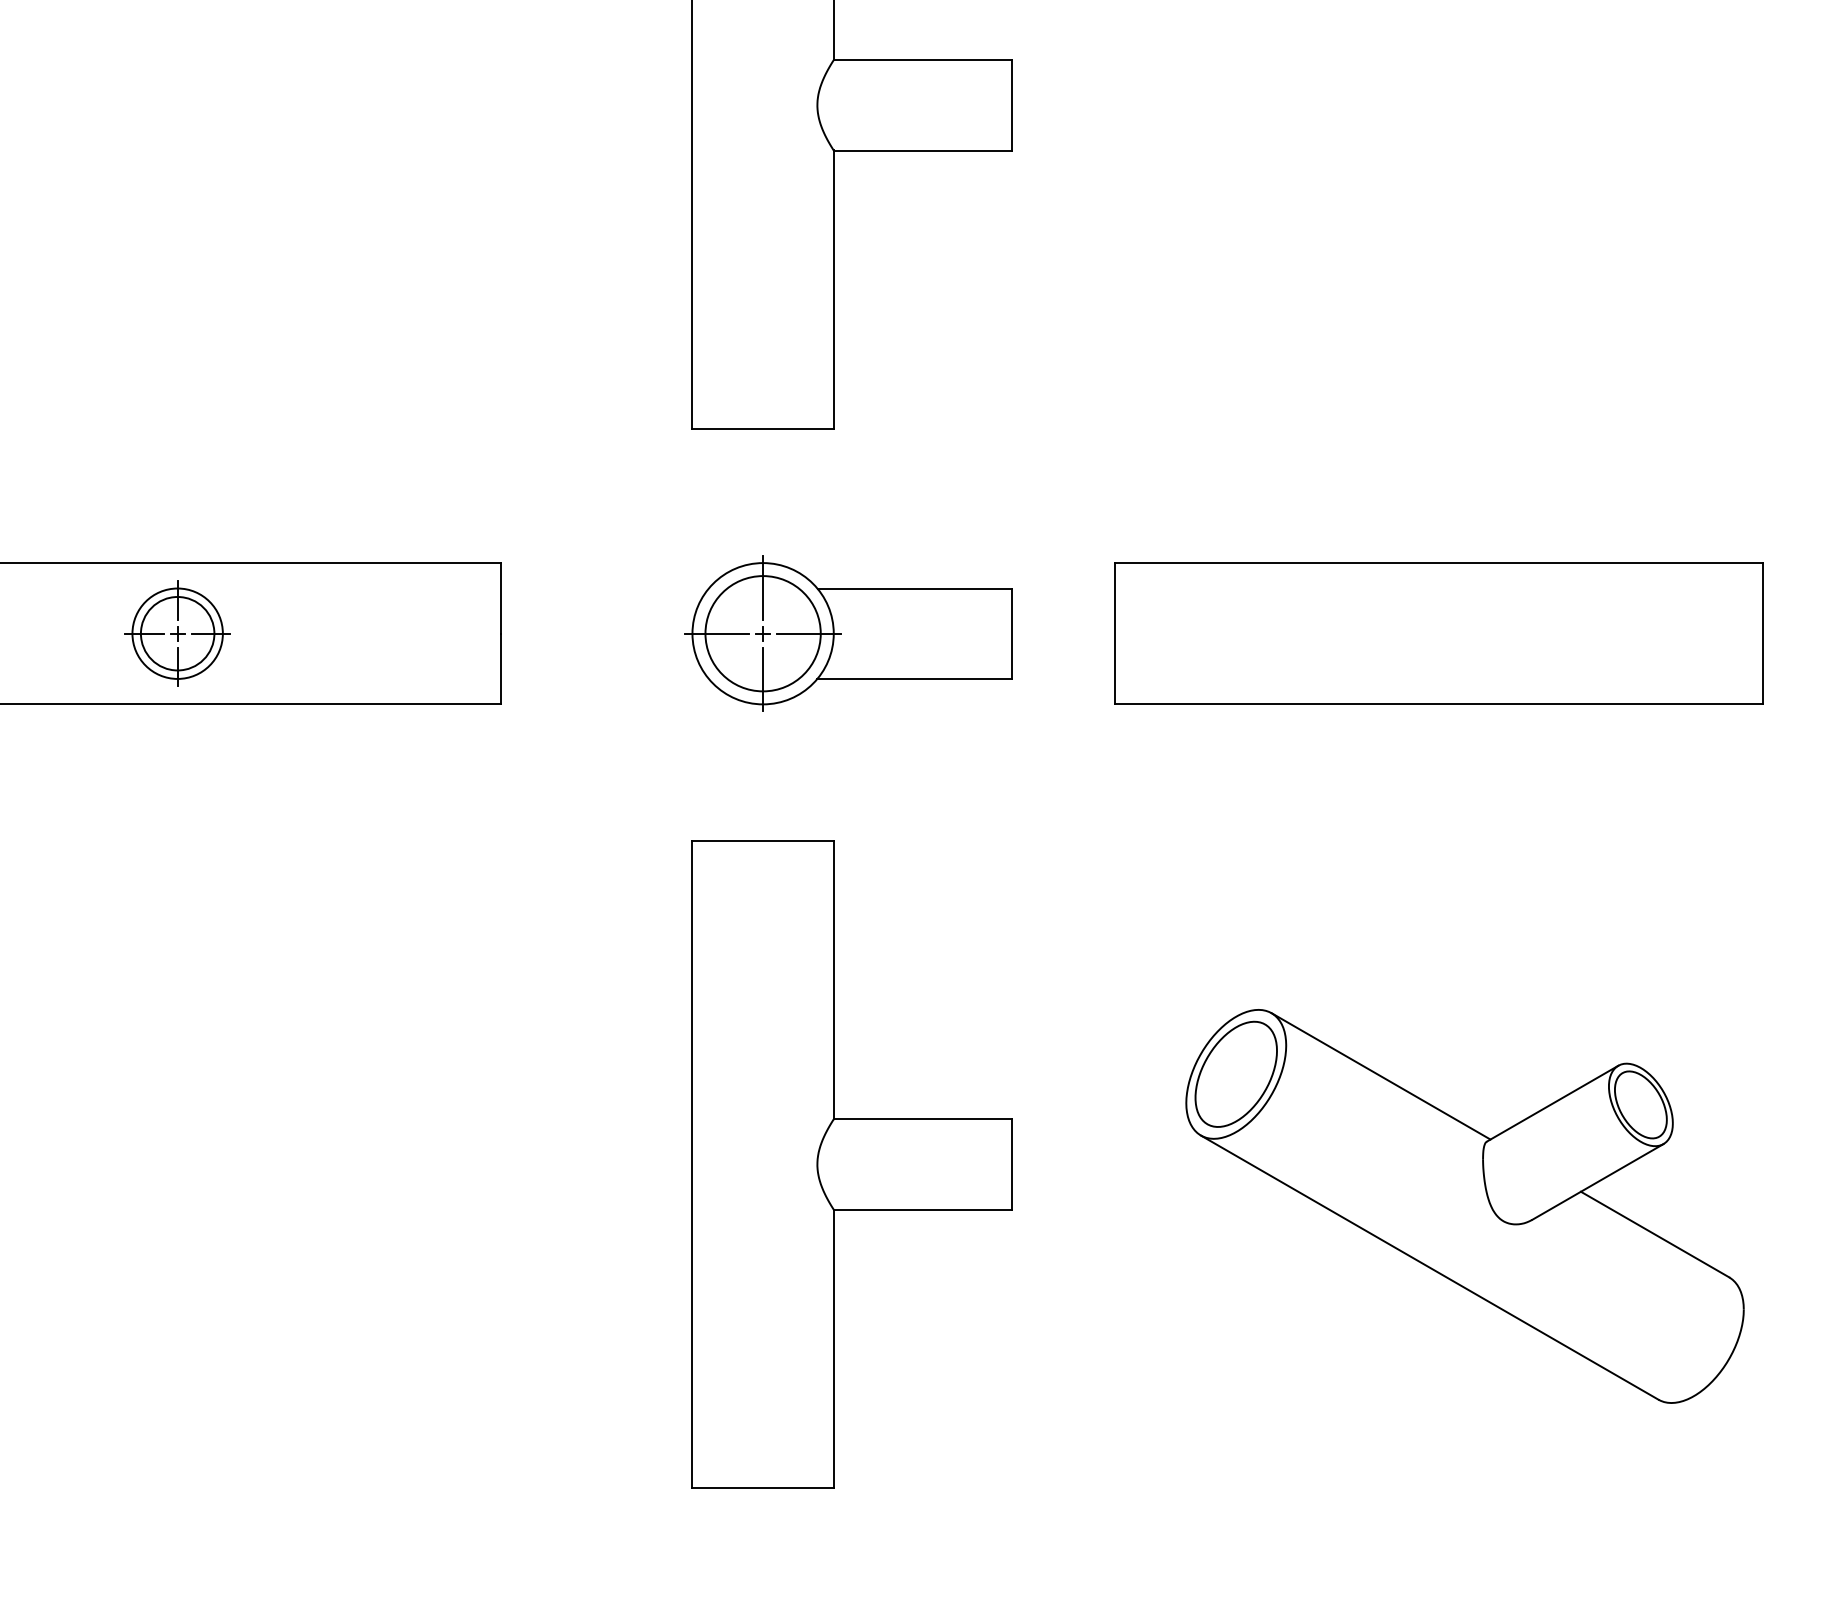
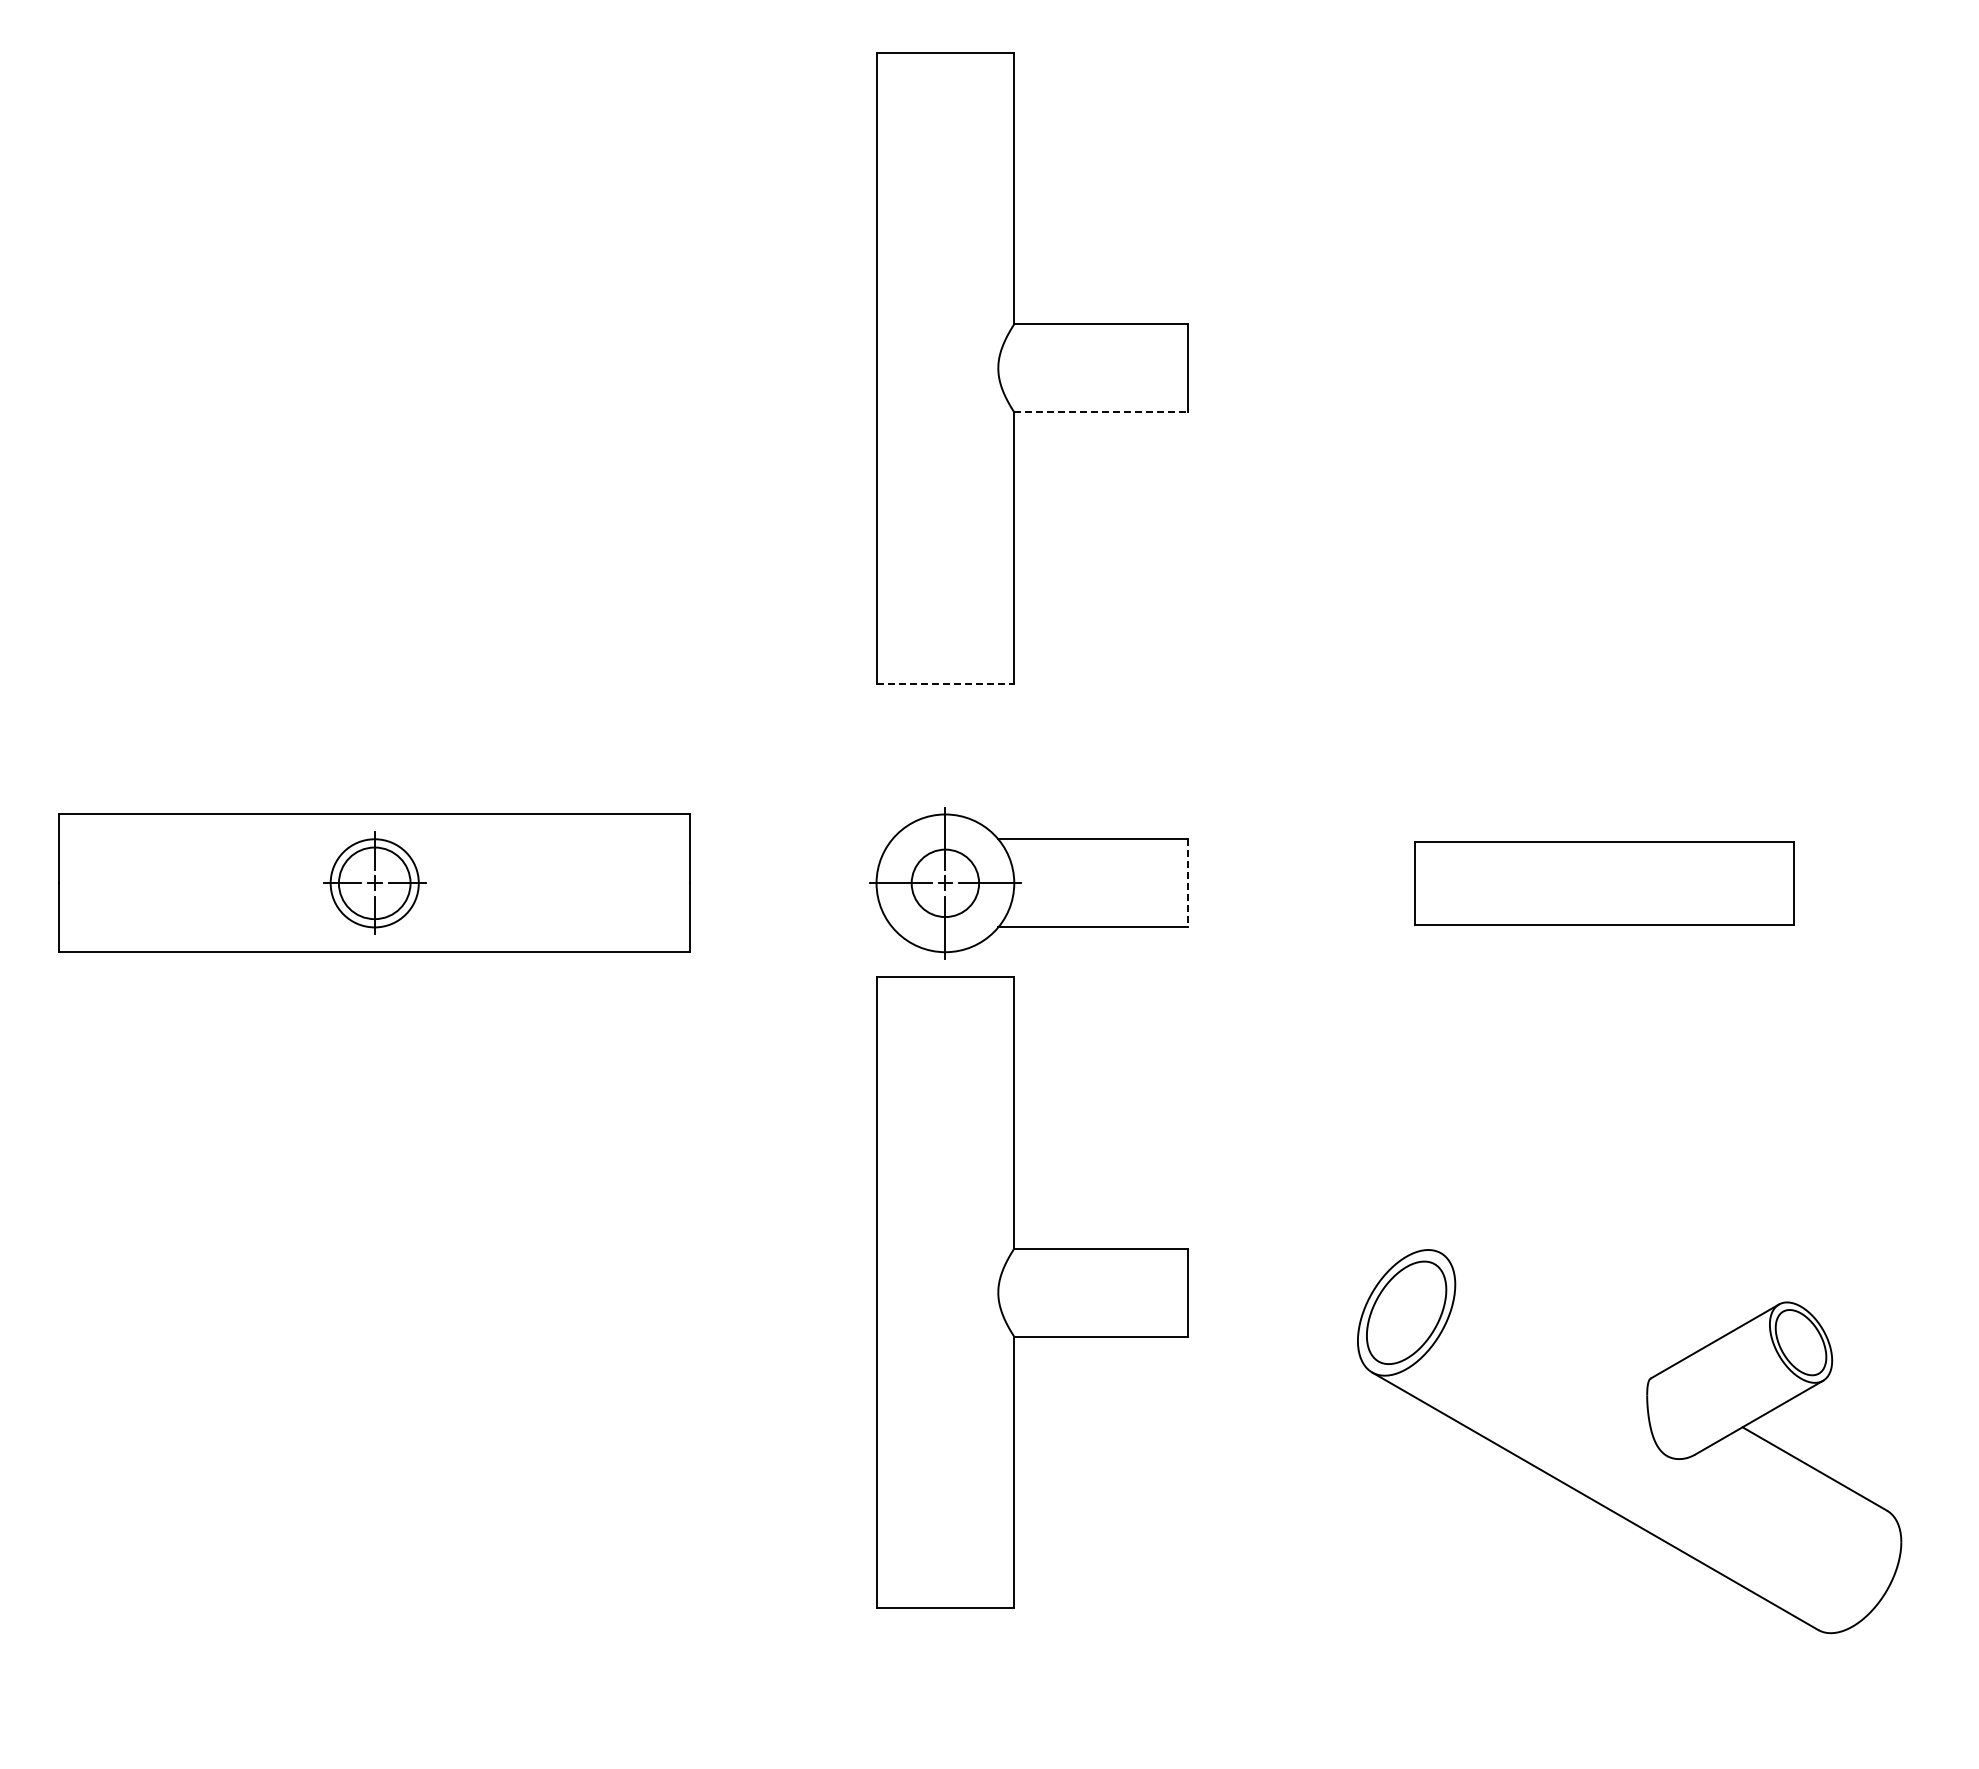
line: (923, 150) -> (1101, 412), solid -> dashed
line: (763, 428) -> (945, 683), solid -> dashed
part: (1439, 632) -> (1604, 882), size x0.6
circle: (763, 633) -> (945, 883), size x0.6
line: (1011, 633) -> (1187, 883), solid -> dashed
line: (1380, 1076) -> (1547, 1314), removed
part: (852, 1164) -> (1032, 1292), moved

